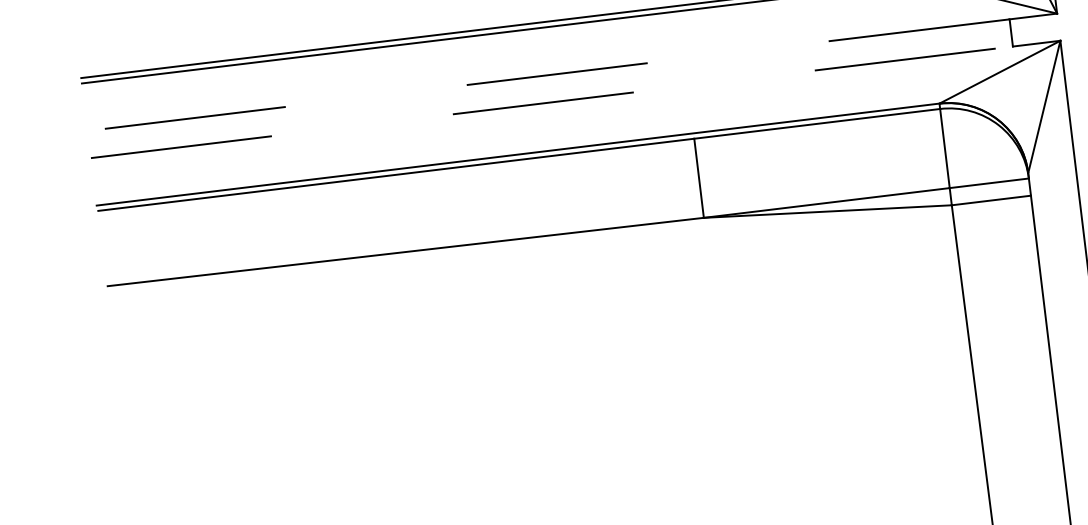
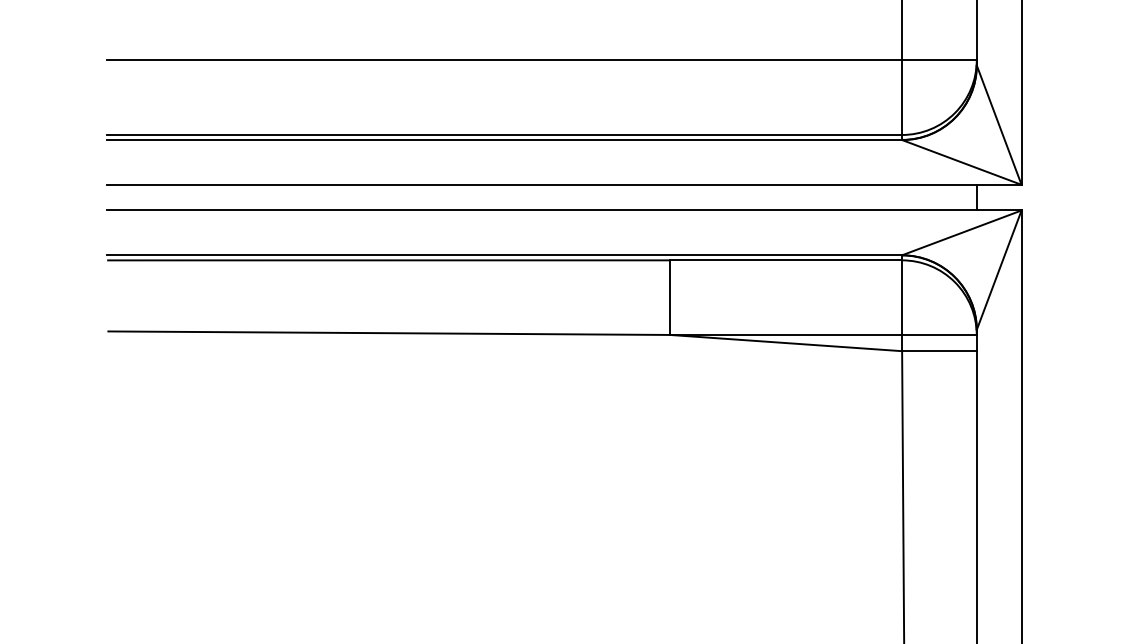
line: (548, 74) -> (541, 184), dashed -> solid
line: (551, 102) -> (541, 210), dashed -> solid

